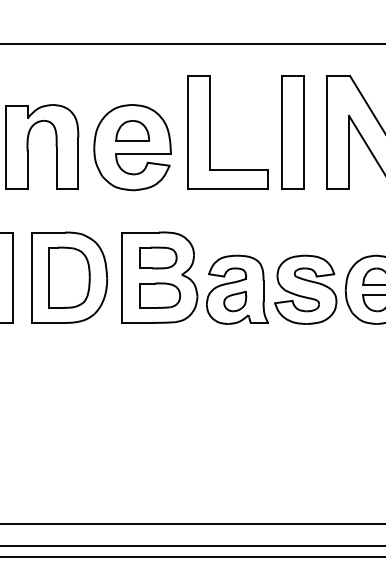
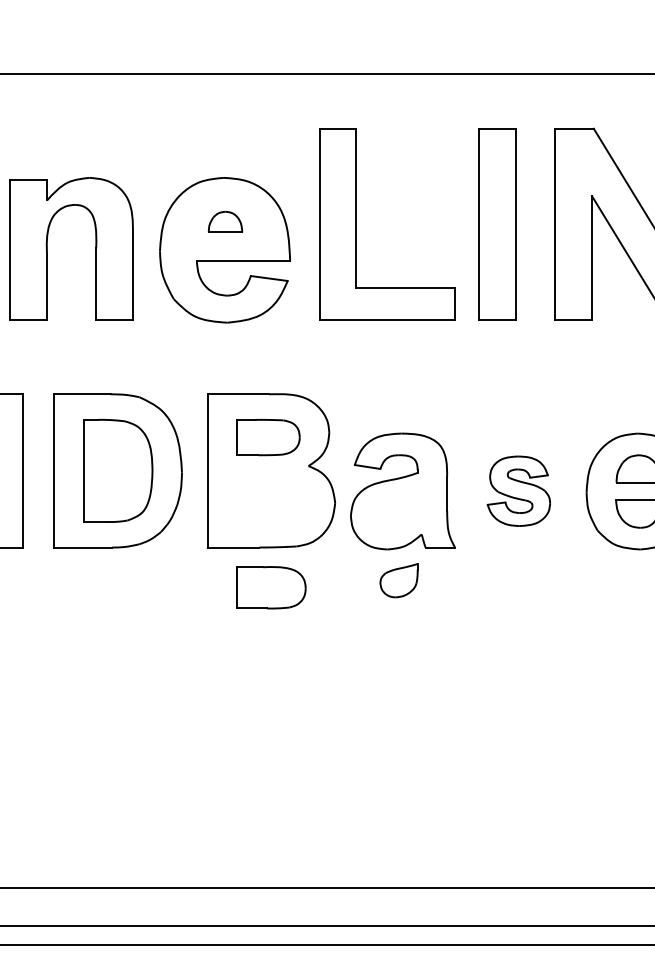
part: (132, 130) -> (224, 221), size x0.6
part: (305, 289) -> (518, 490), size x0.6
part: (159, 295) -> (270, 587), moved
part: (235, 301) -> (399, 580), moved

